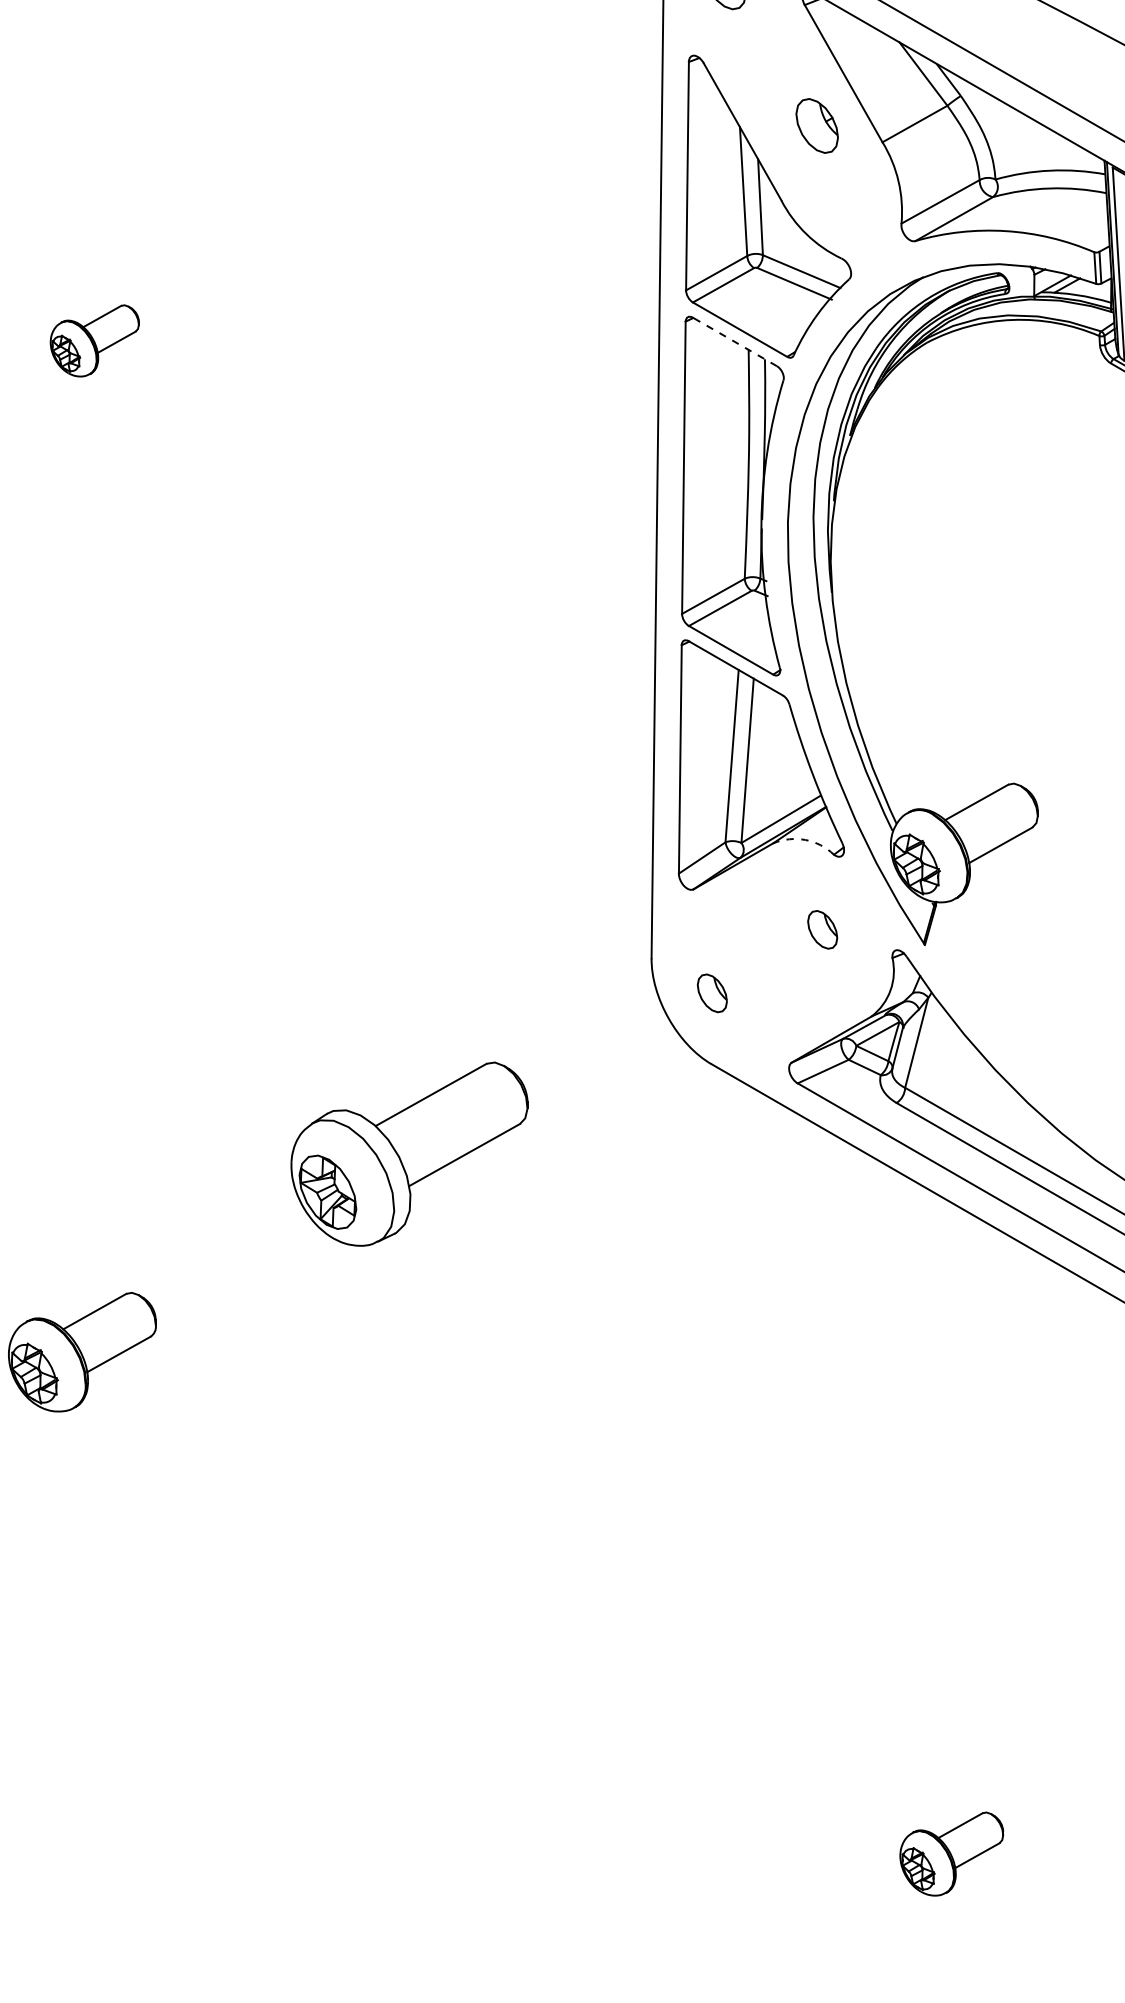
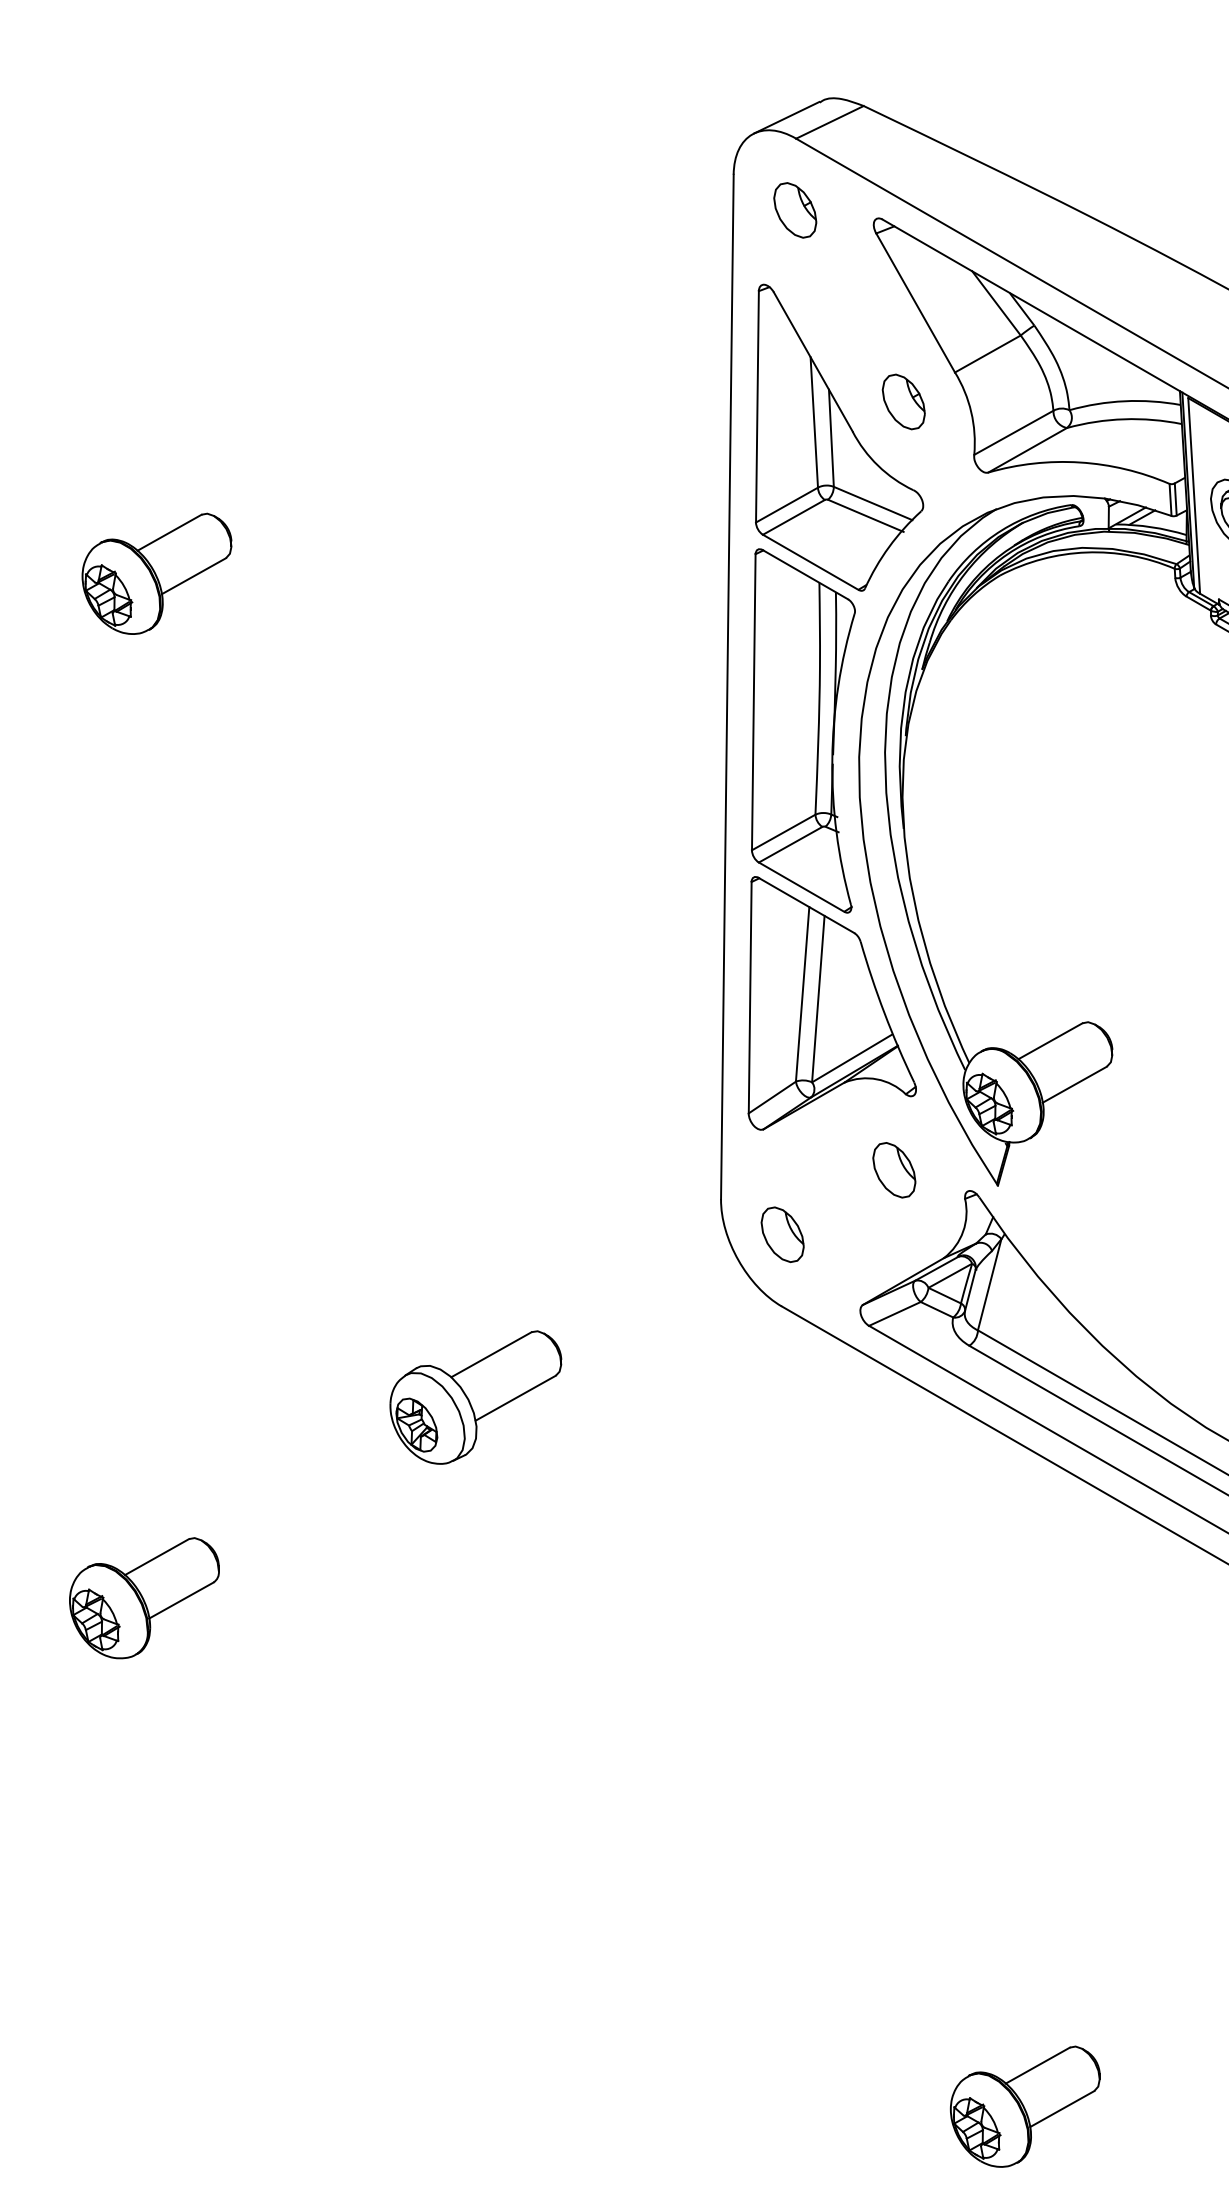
part: (816, 125) -> (903, 401), moved
part: (94, 340) -> (156, 573), size x1.67
line: (734, 341) -> (805, 574), dashed -> solid
arc: (806, 840) -> (877, 1079), dashed -> solid
part: (822, 930) -> (894, 1170), size x1.43
part: (712, 993) -> (782, 1234), size x1.43
part: (409, 1154) -> (475, 1397), size x0.71
part: (951, 1853) -> (1024, 2106), size x1.43

